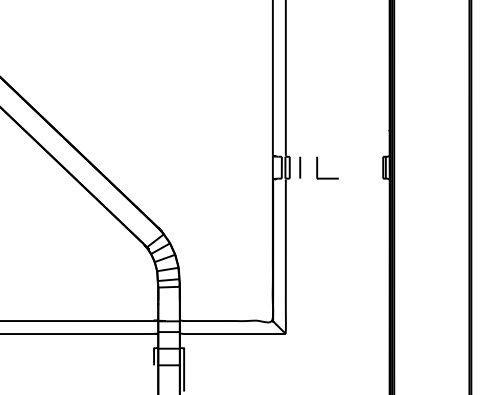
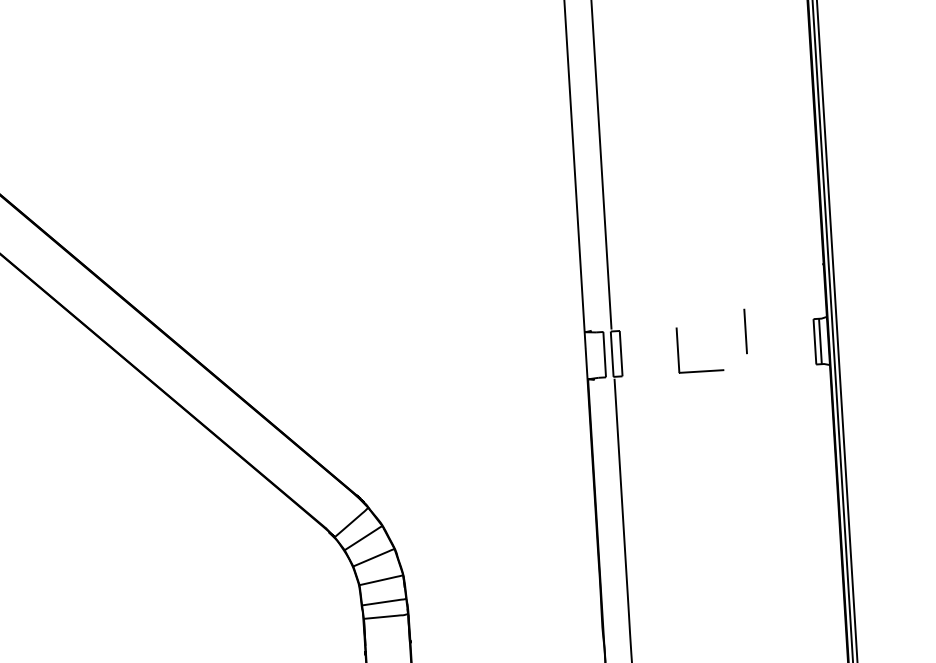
line: (300, 167) -> (746, 331), moved

